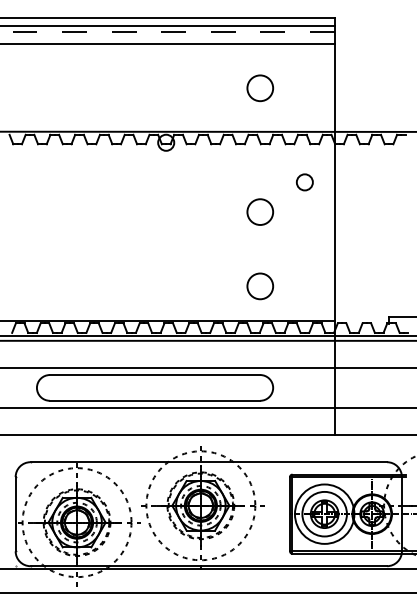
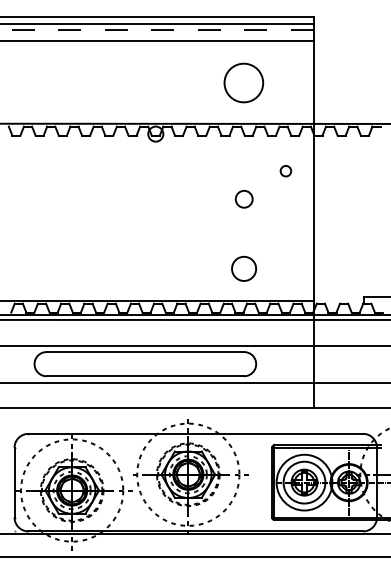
circle: (260, 87) -> (244, 82), size x1.6
circle: (304, 181) -> (285, 170), size x0.7
circle: (260, 212) -> (244, 199), size x0.7

